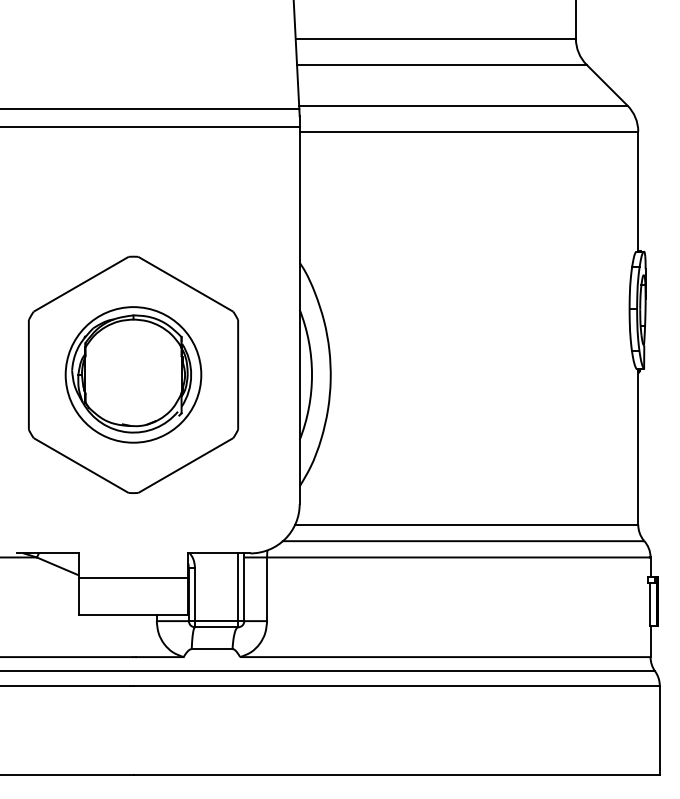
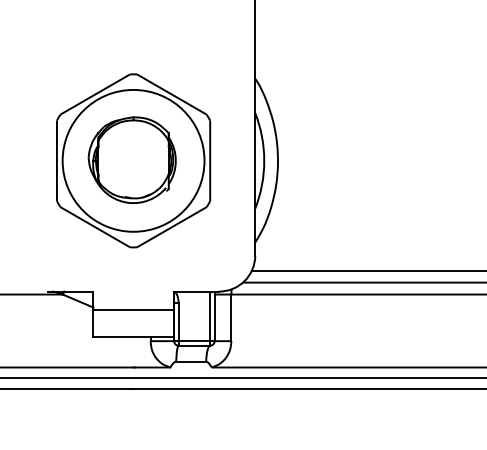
circle: (133, 374) -> (133, 160), size x1.43

